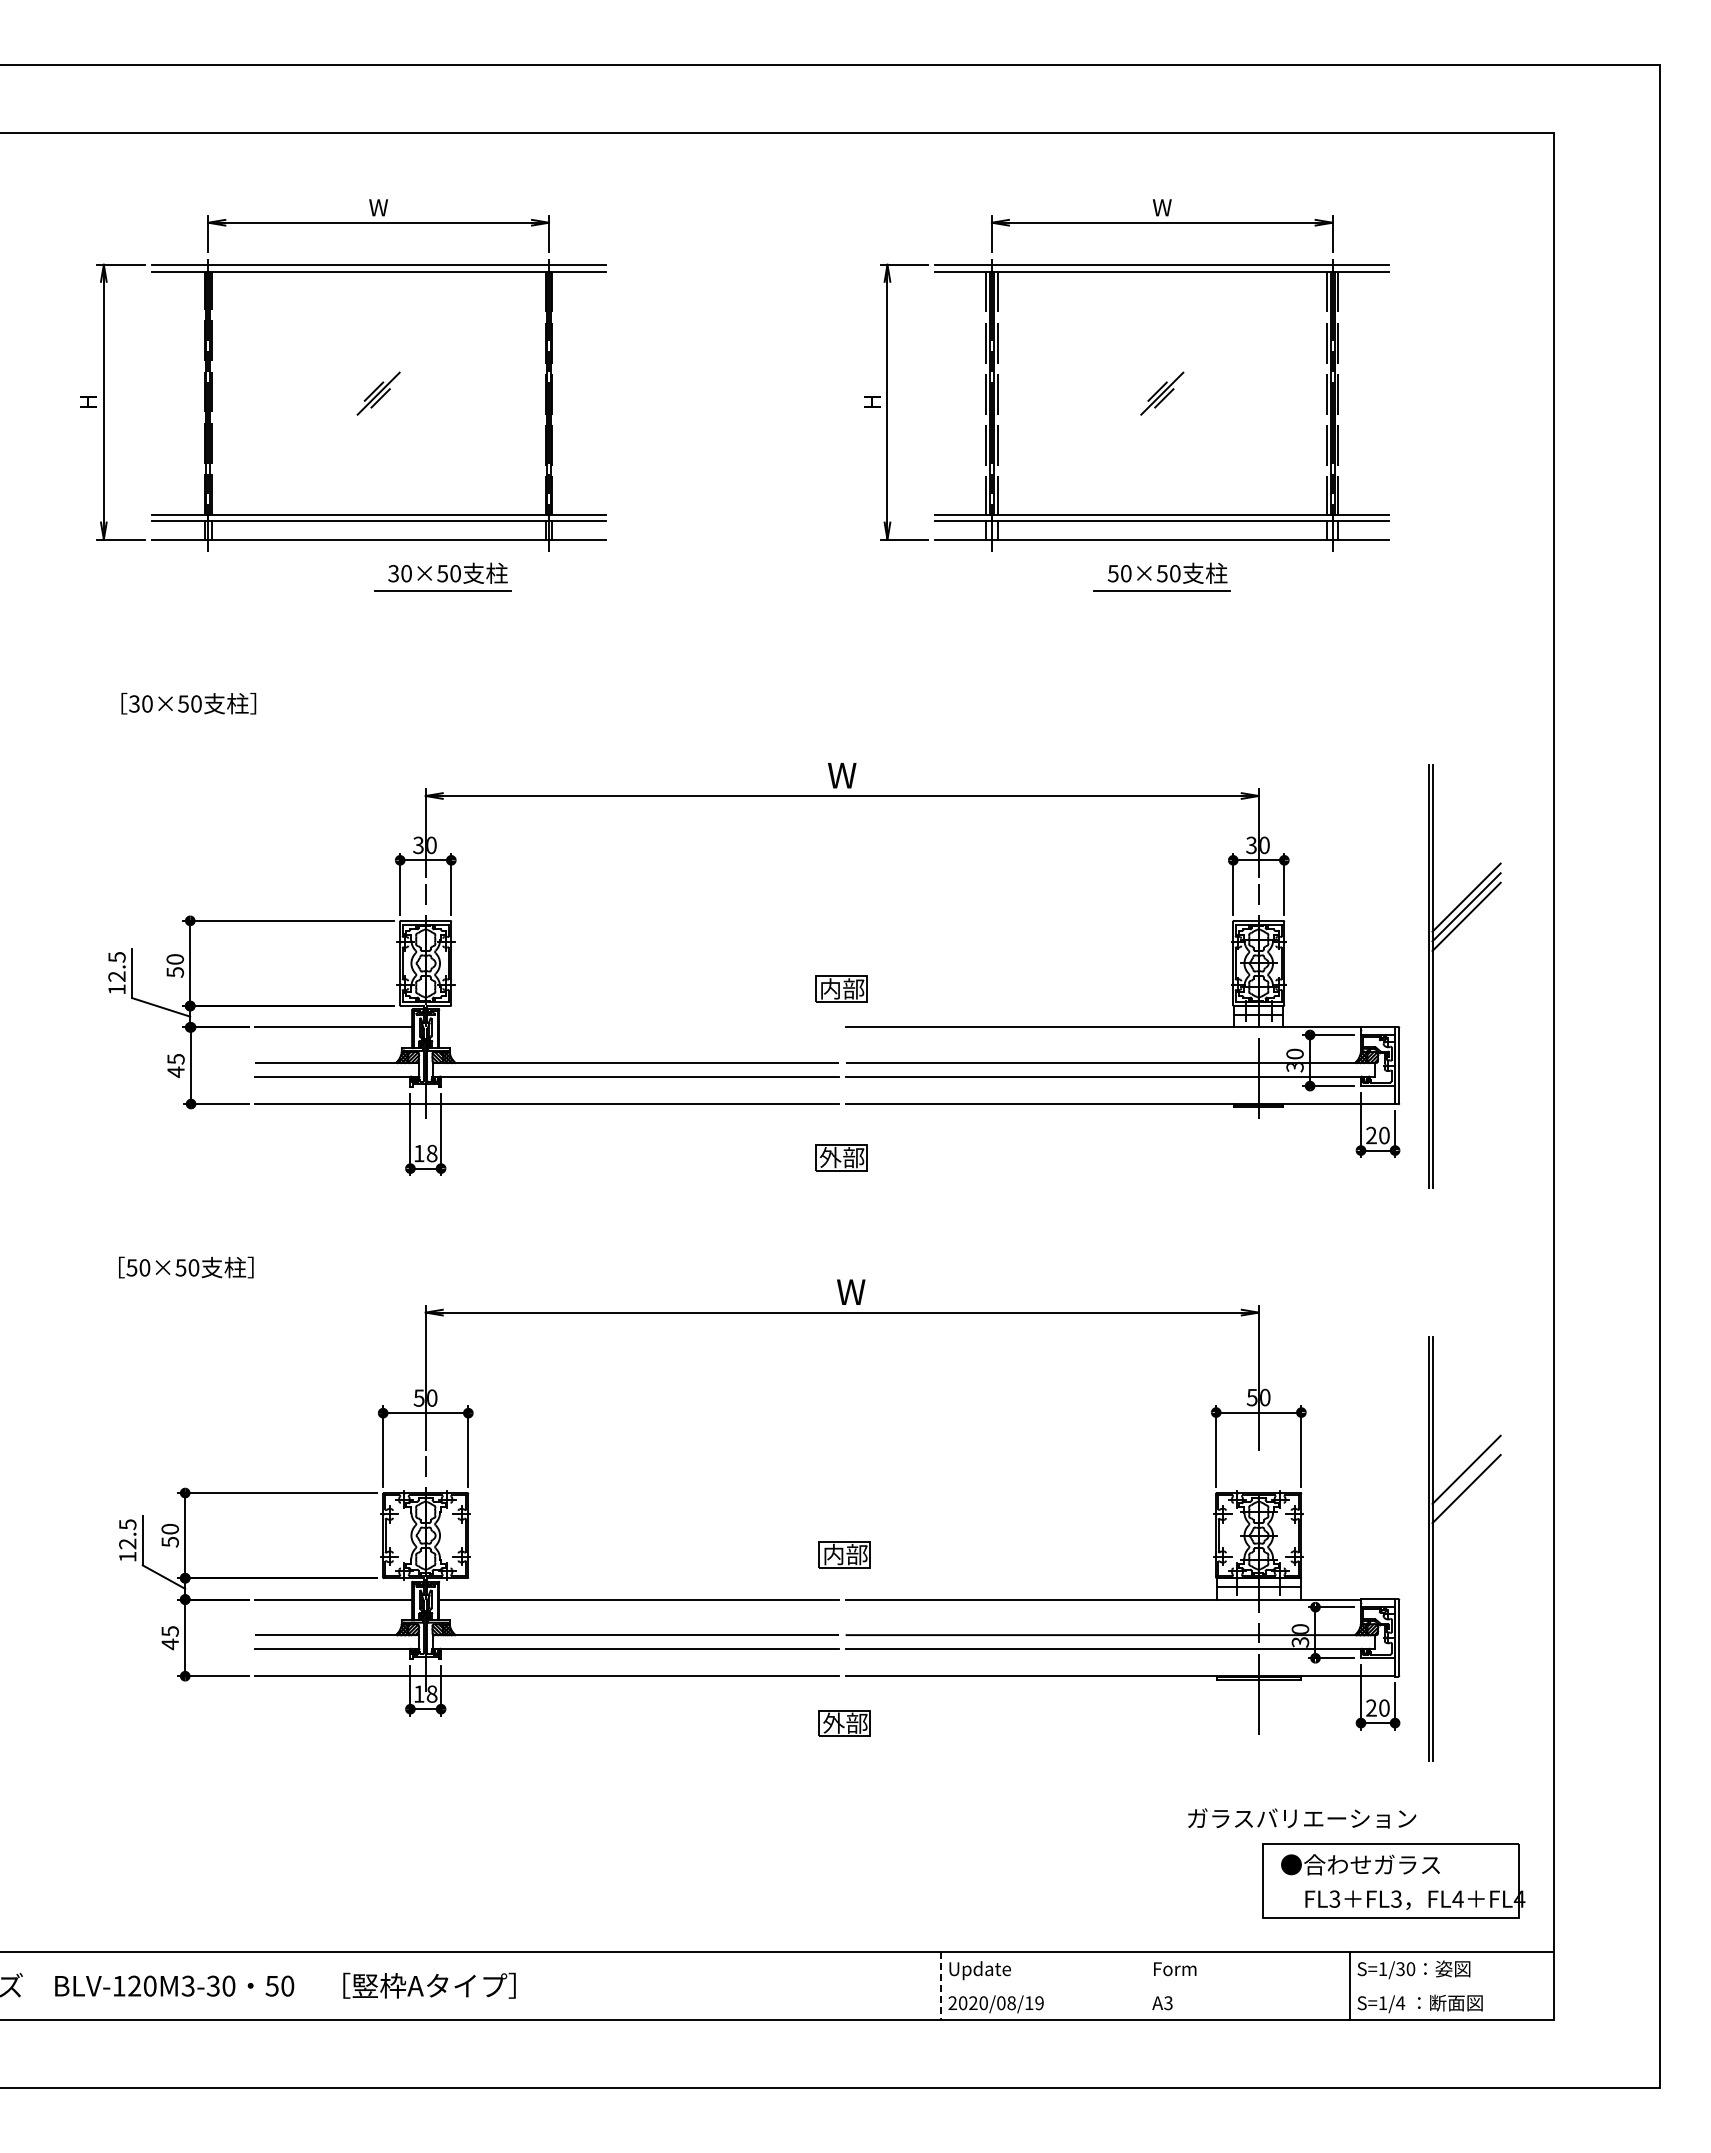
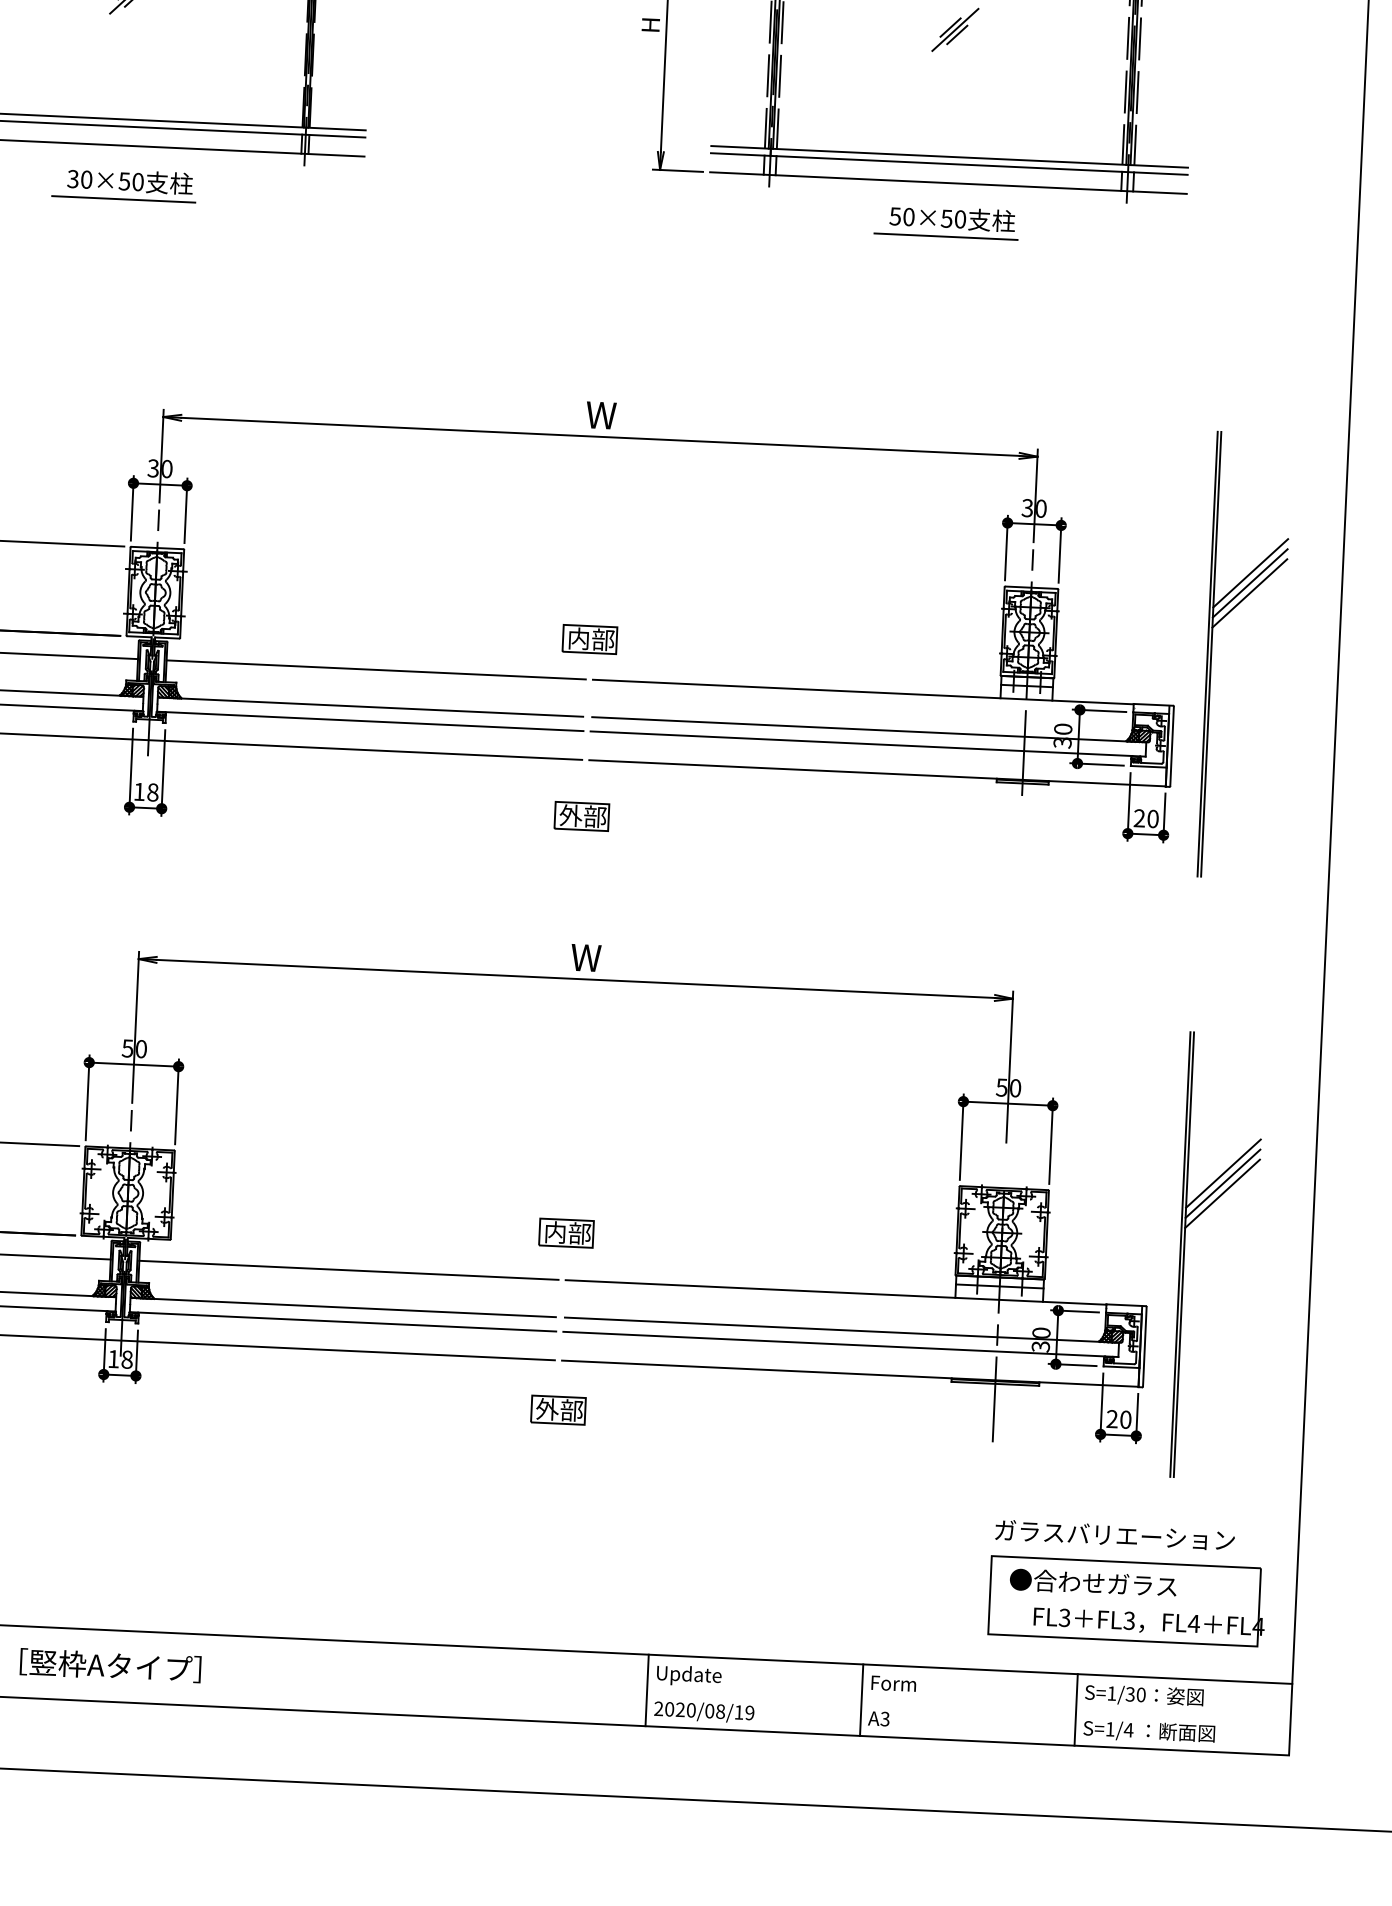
part: (442, 576) -> (124, 184), moved
line: (638, 1027) -> (375, 670), added
line: (1466, 1479) -> (1222, 1183), added
text: (1302, 1818) -> (1115, 1535), moved
line: (940, 1986) -> (646, 1690), dashed -> solid
line: (1145, 1986) -> (861, 1700), added

